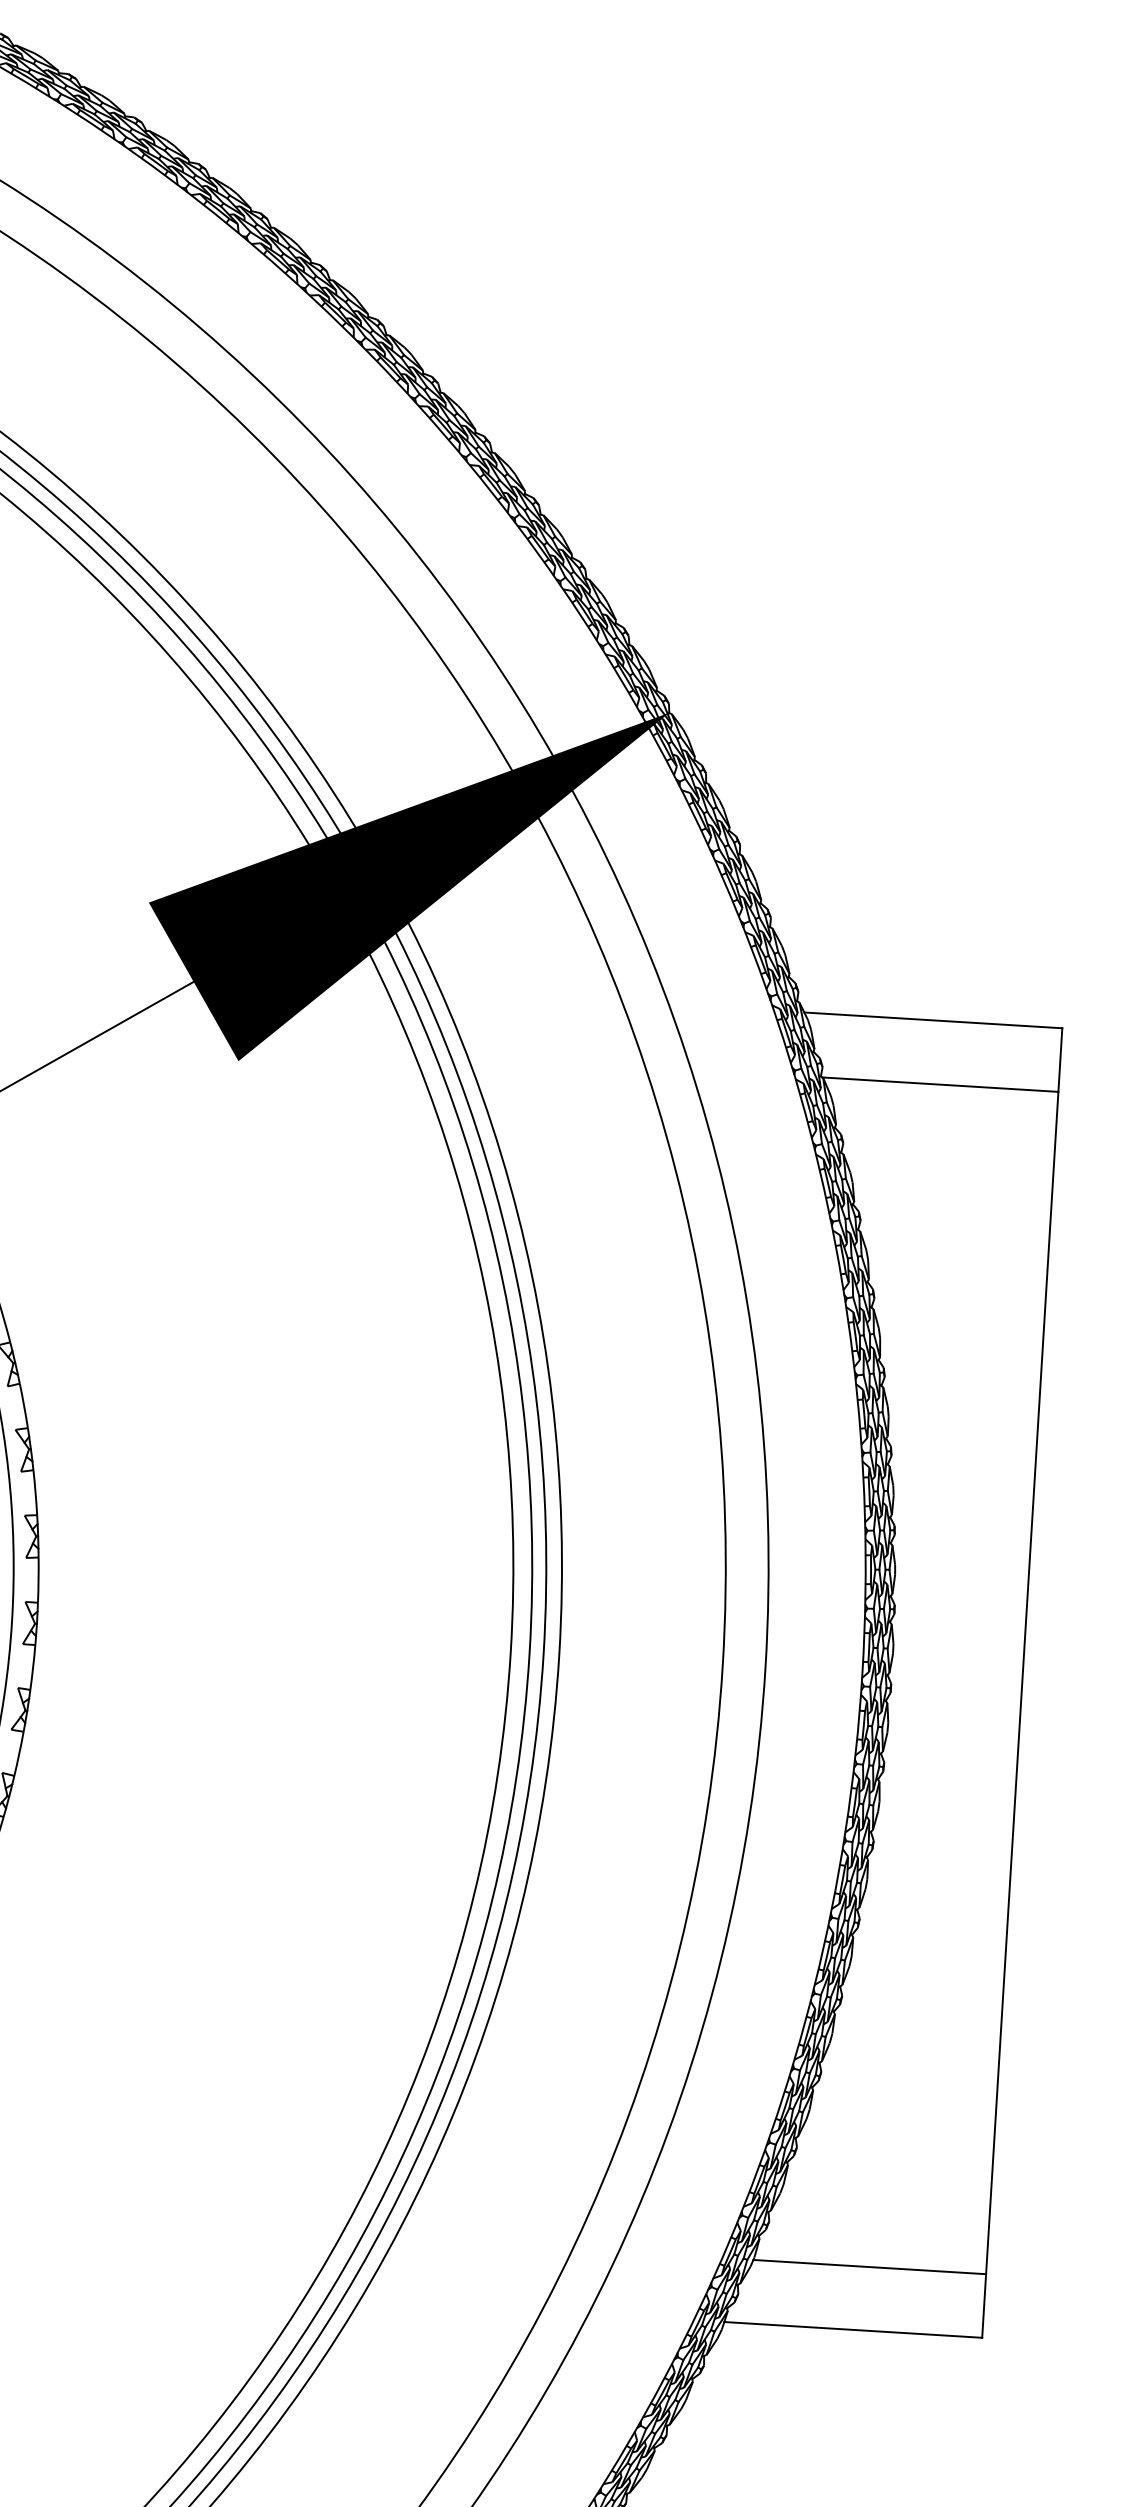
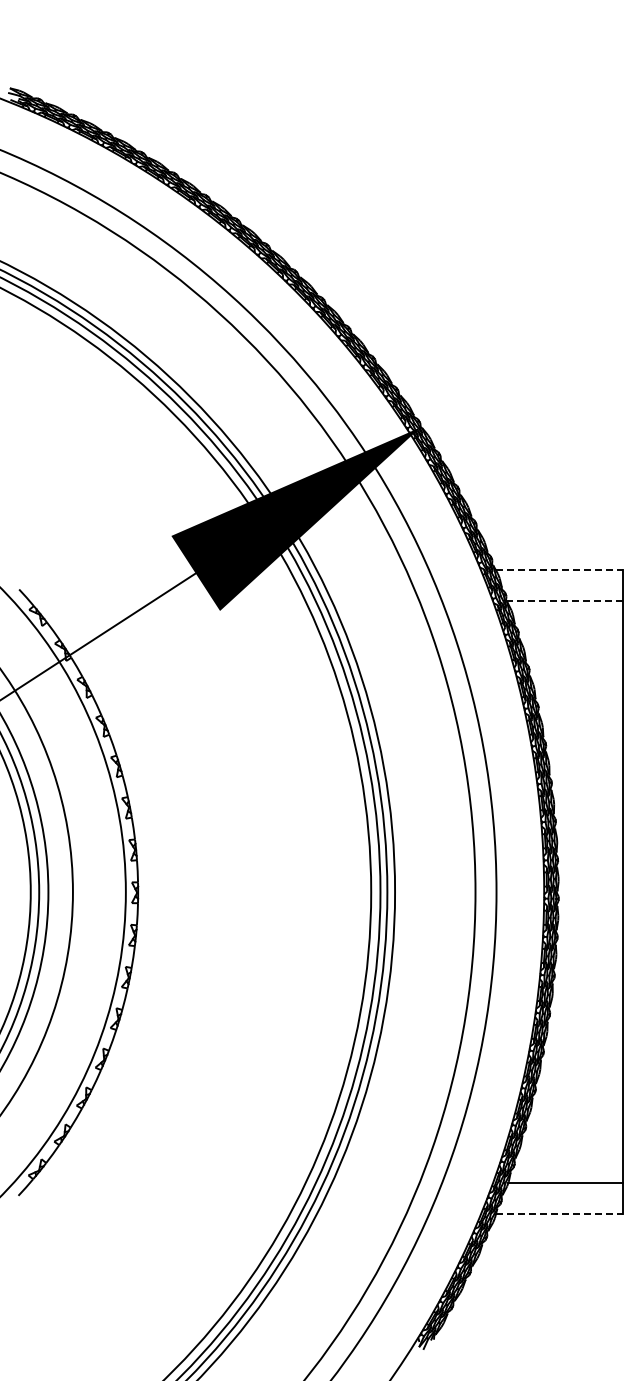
line: (933, 1021) -> (559, 570), solid -> dashed
line: (939, 1084) -> (564, 601), solid -> dashed
line: (853, 2330) -> (559, 1214), solid -> dashed

